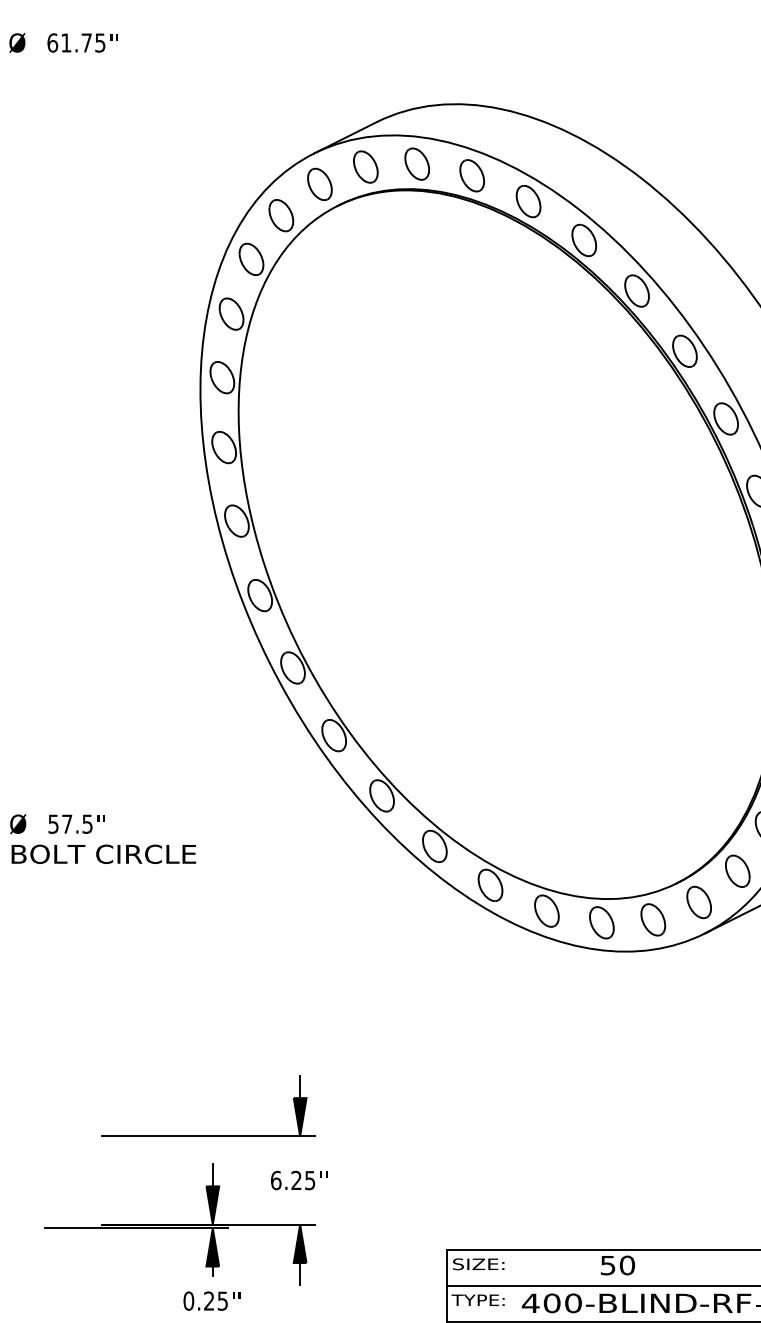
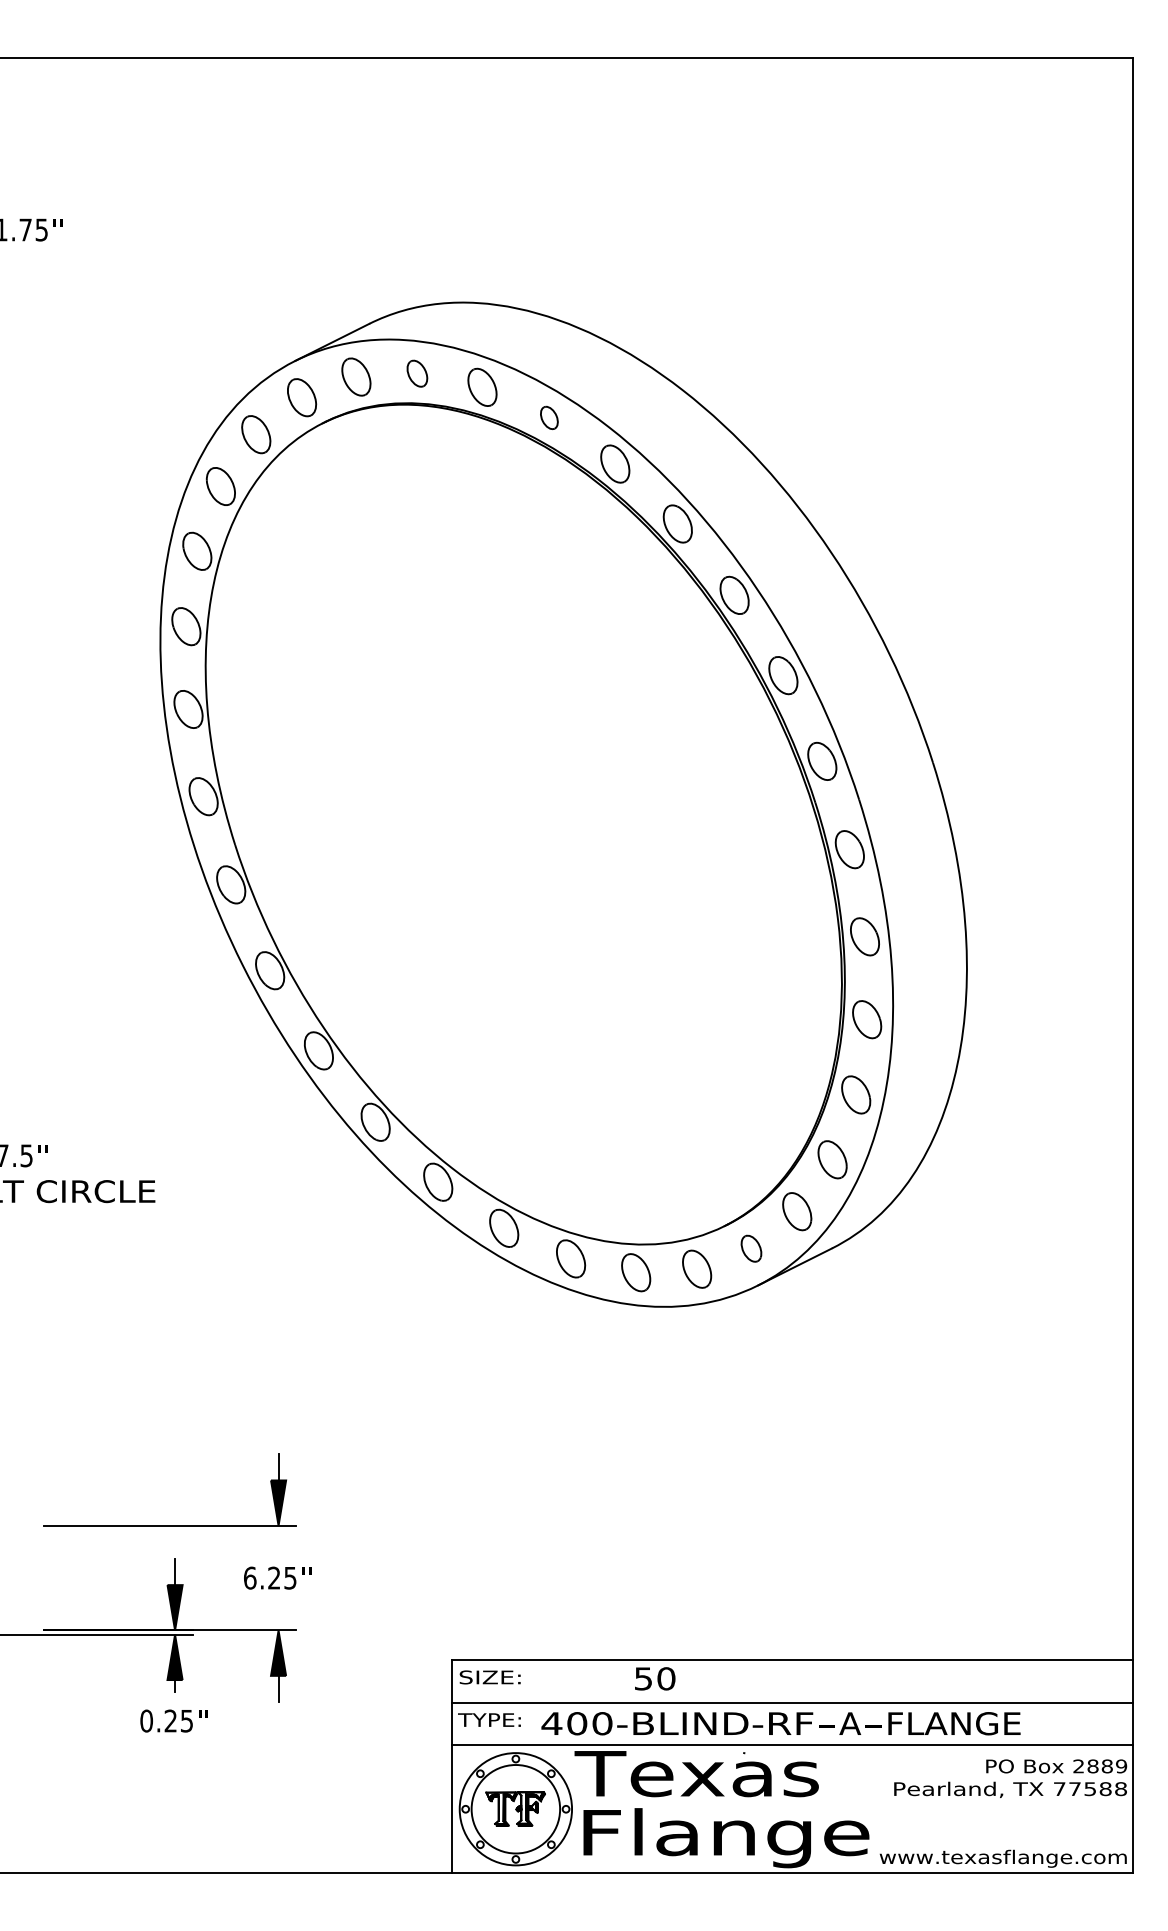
part: (417, 164) -> (417, 373), size x0.7
part: (528, 201) -> (549, 417), size x0.6
part: (699, 902) -> (751, 1248), size x0.7

